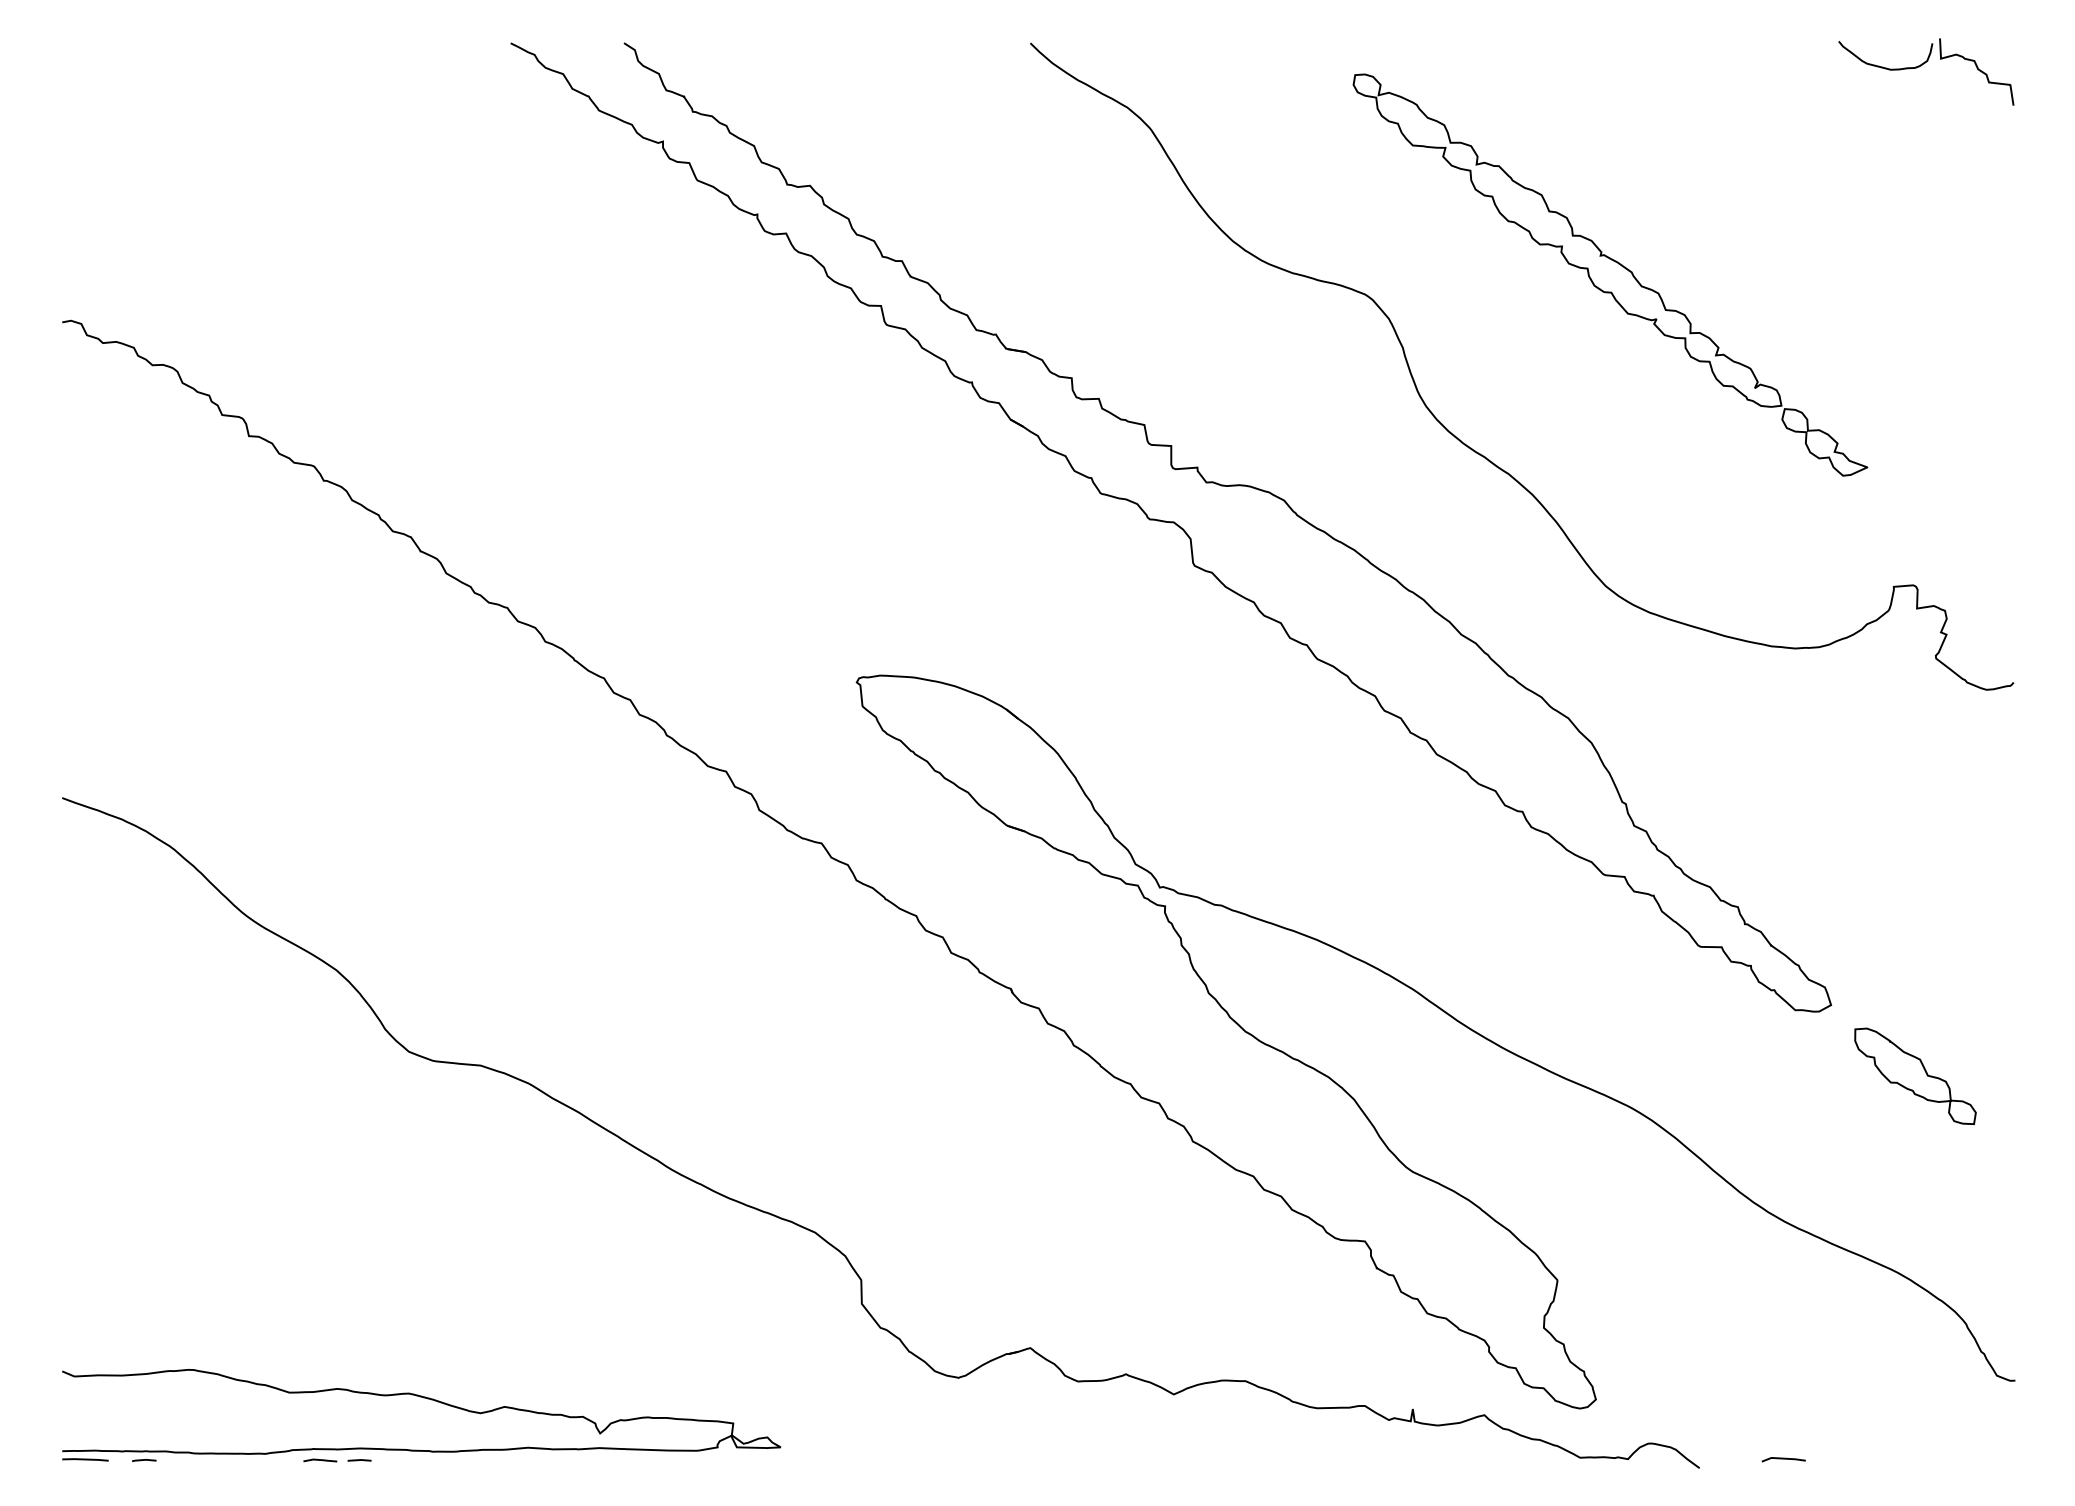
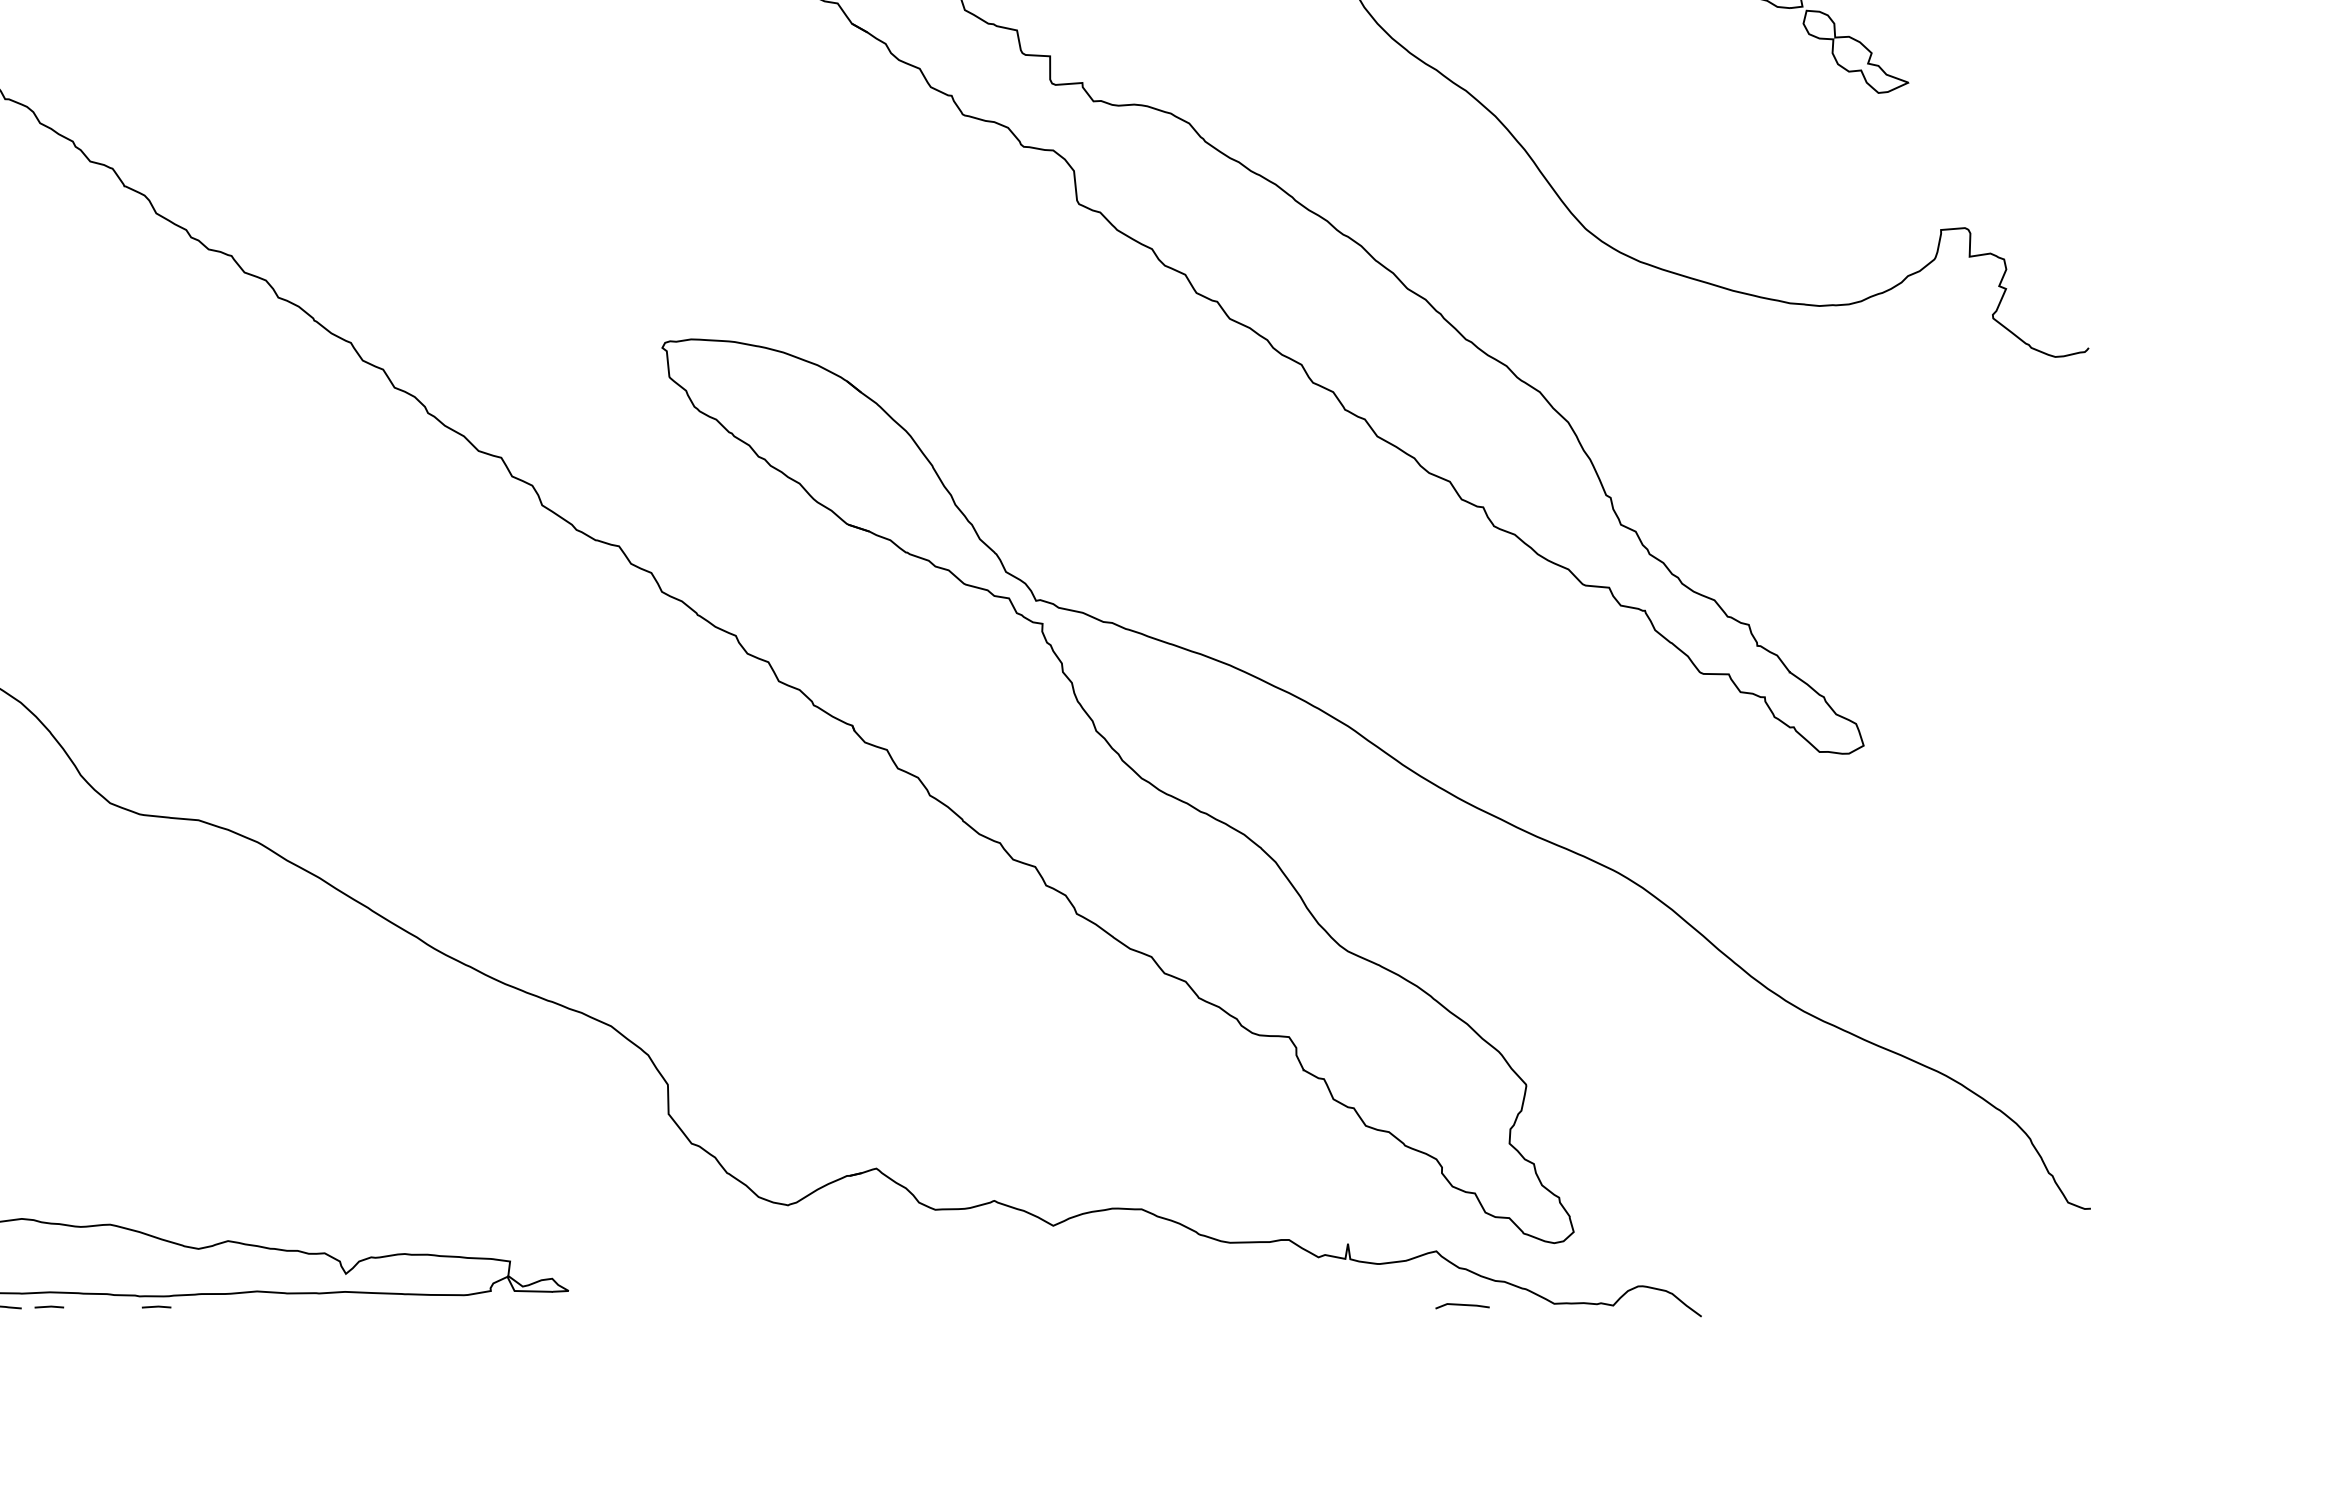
part: (1915, 1075) -> (1967, 832), removed
curve: (1783, 1459) -> (1462, 1305), moved
line: (446, 1460) -> (156, 1307), added

